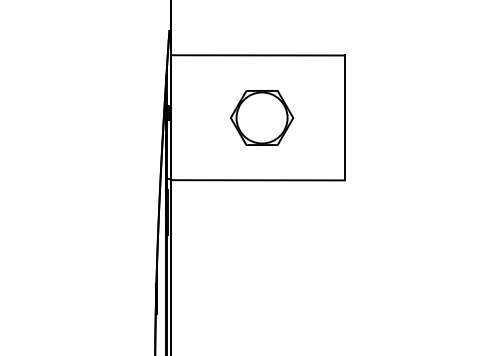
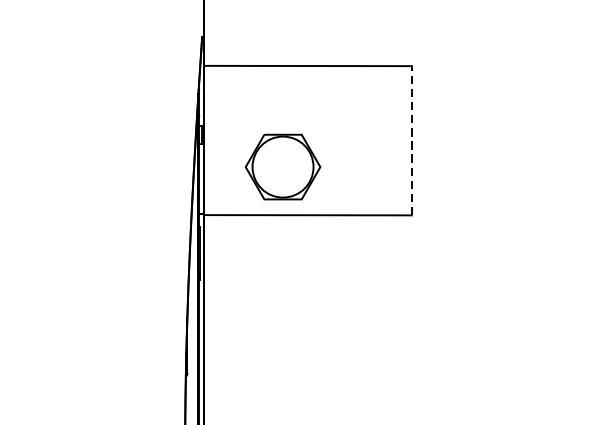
part: (262, 117) -> (283, 166), moved
line: (344, 117) -> (411, 140), solid -> dashed

